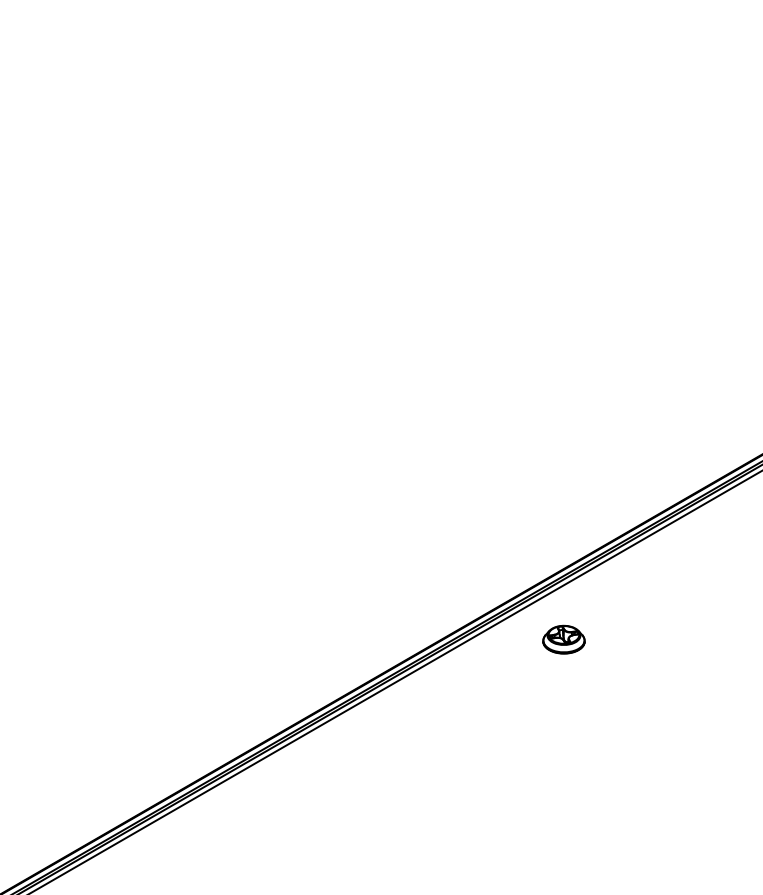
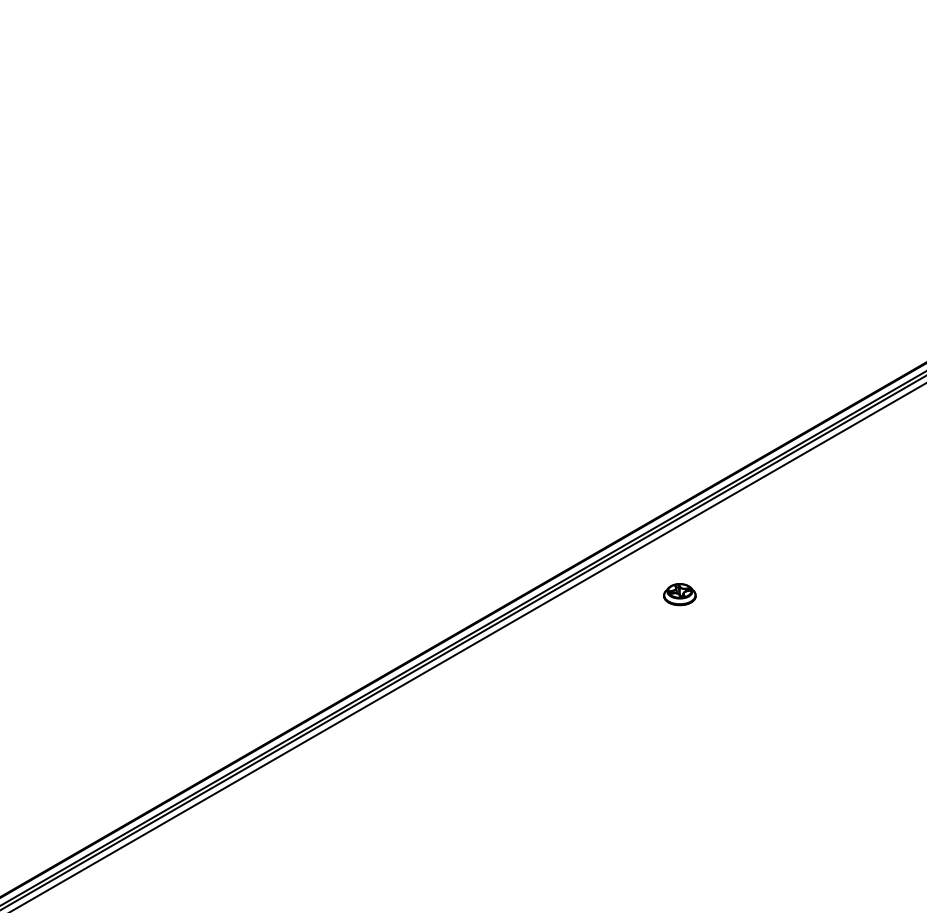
part: (563, 639) -> (679, 594), size x0.6

